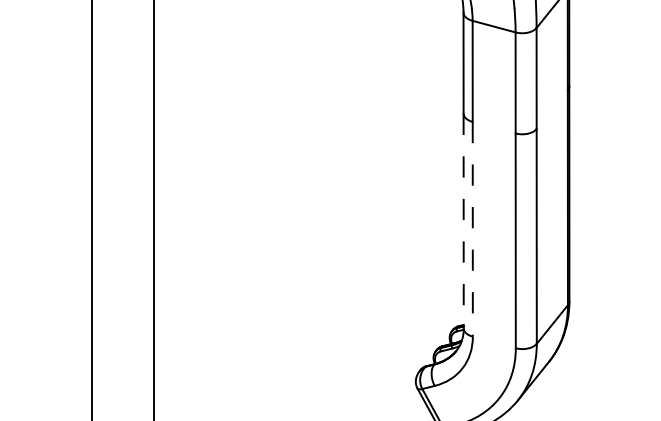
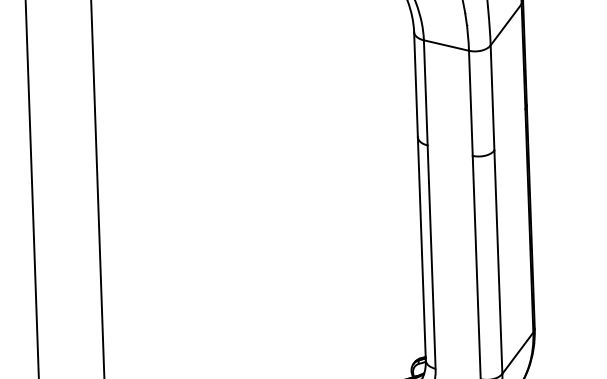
line: (463, 221) -> (421, 249), dashed -> solid
line: (472, 229) -> (431, 257), dashed -> solid

